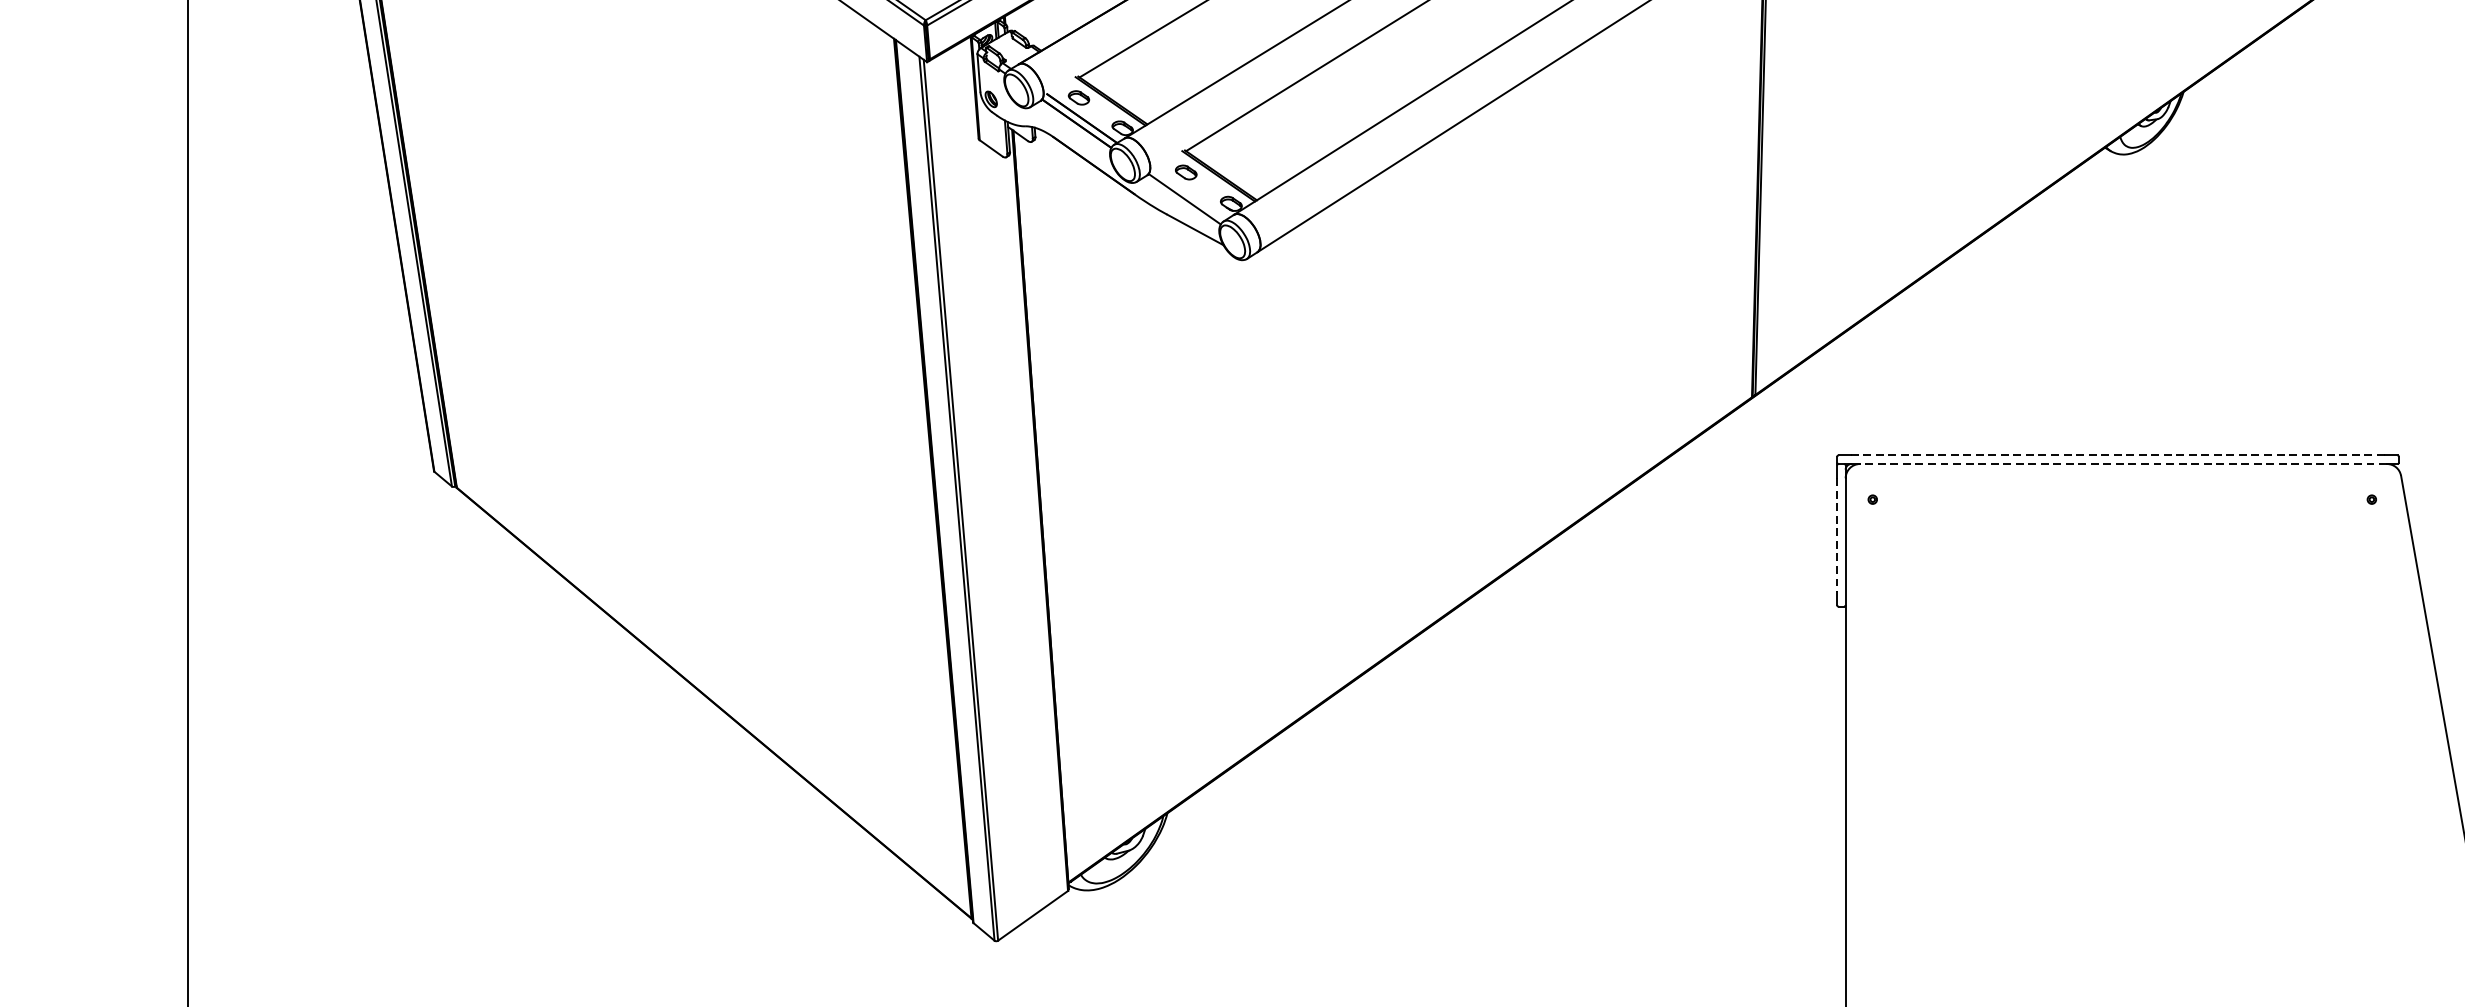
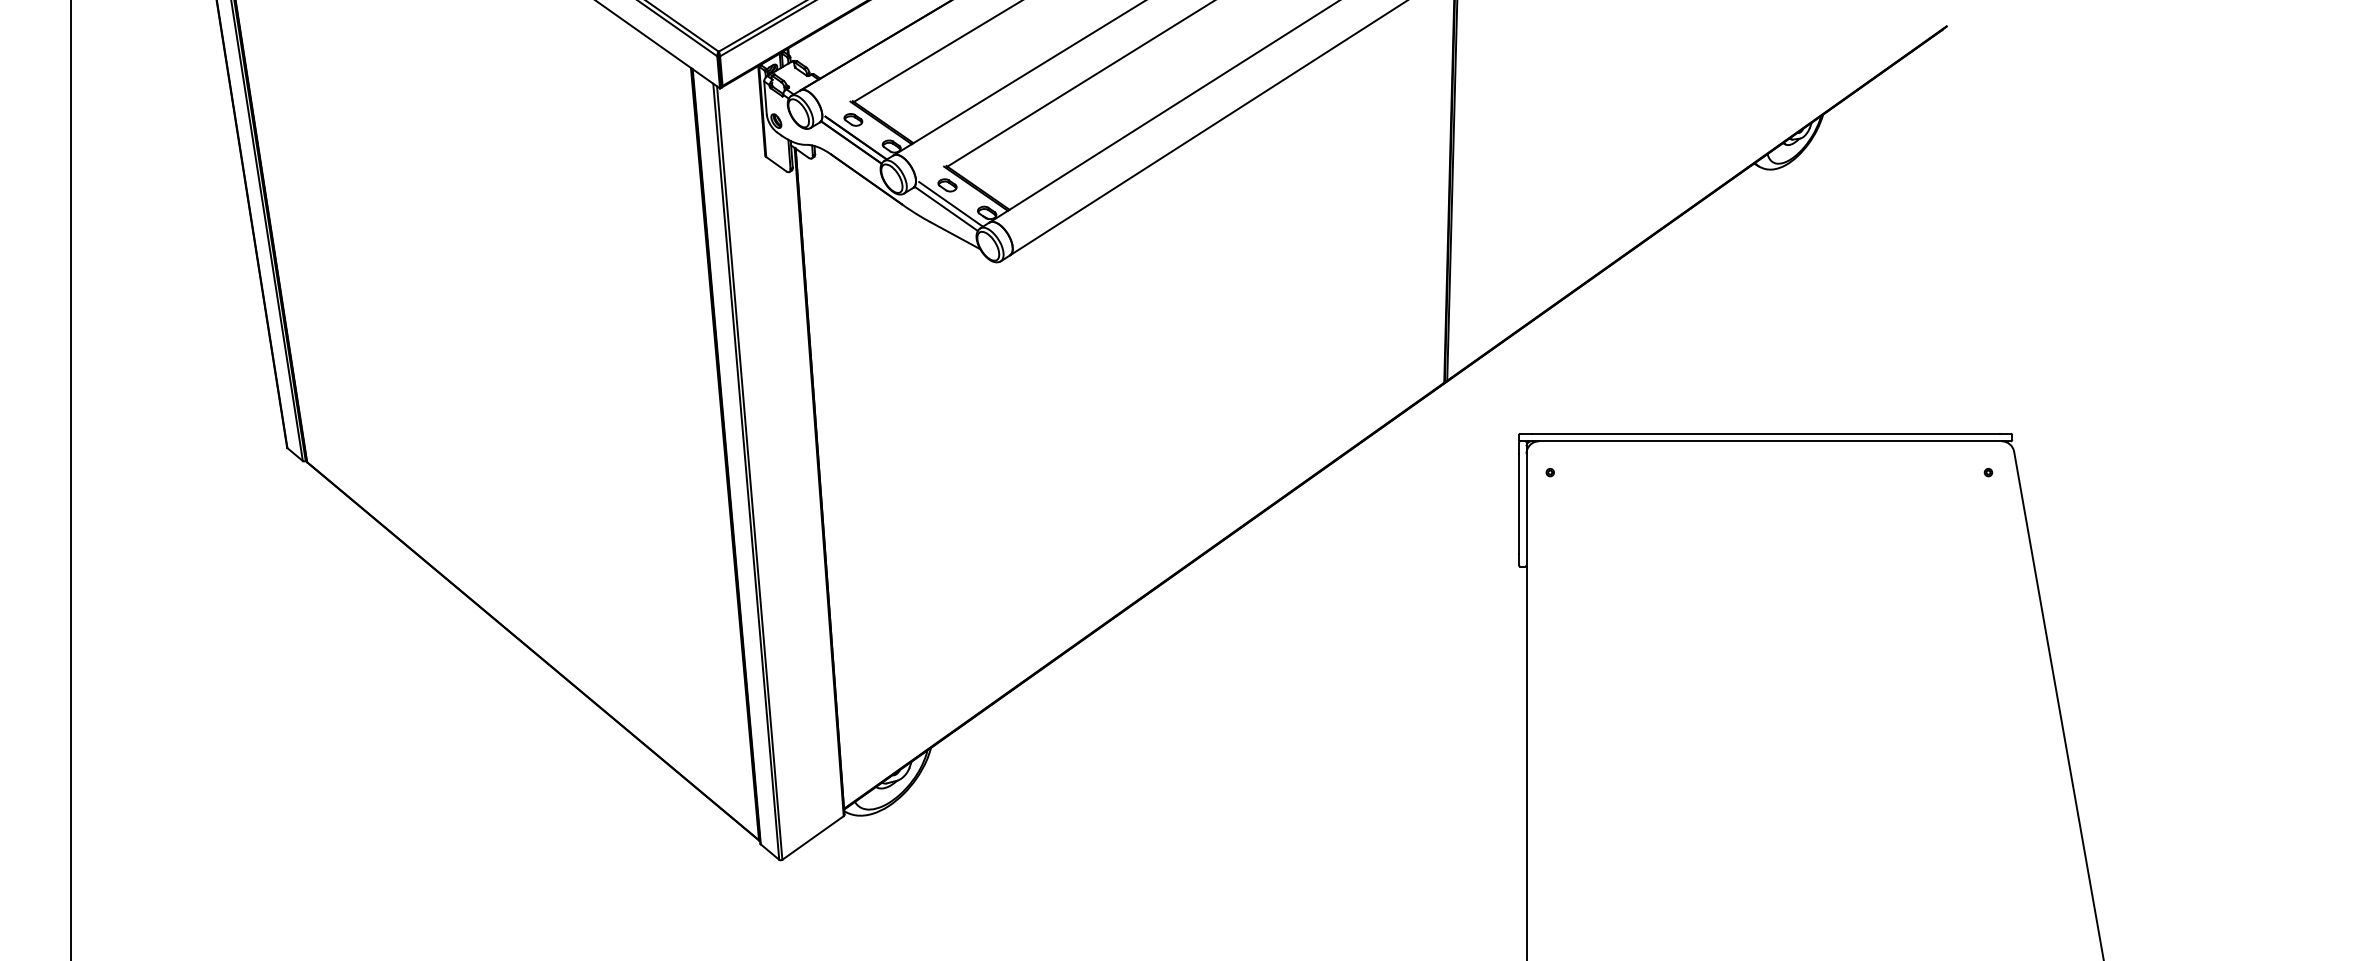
line: (1190, 194) -> (951, 204), added
line: (2117, 455) -> (1765, 433), dashed -> solid
line: (2122, 464) -> (1769, 441), dashed -> solid
line: (1836, 535) -> (1518, 504), dashed -> solid

